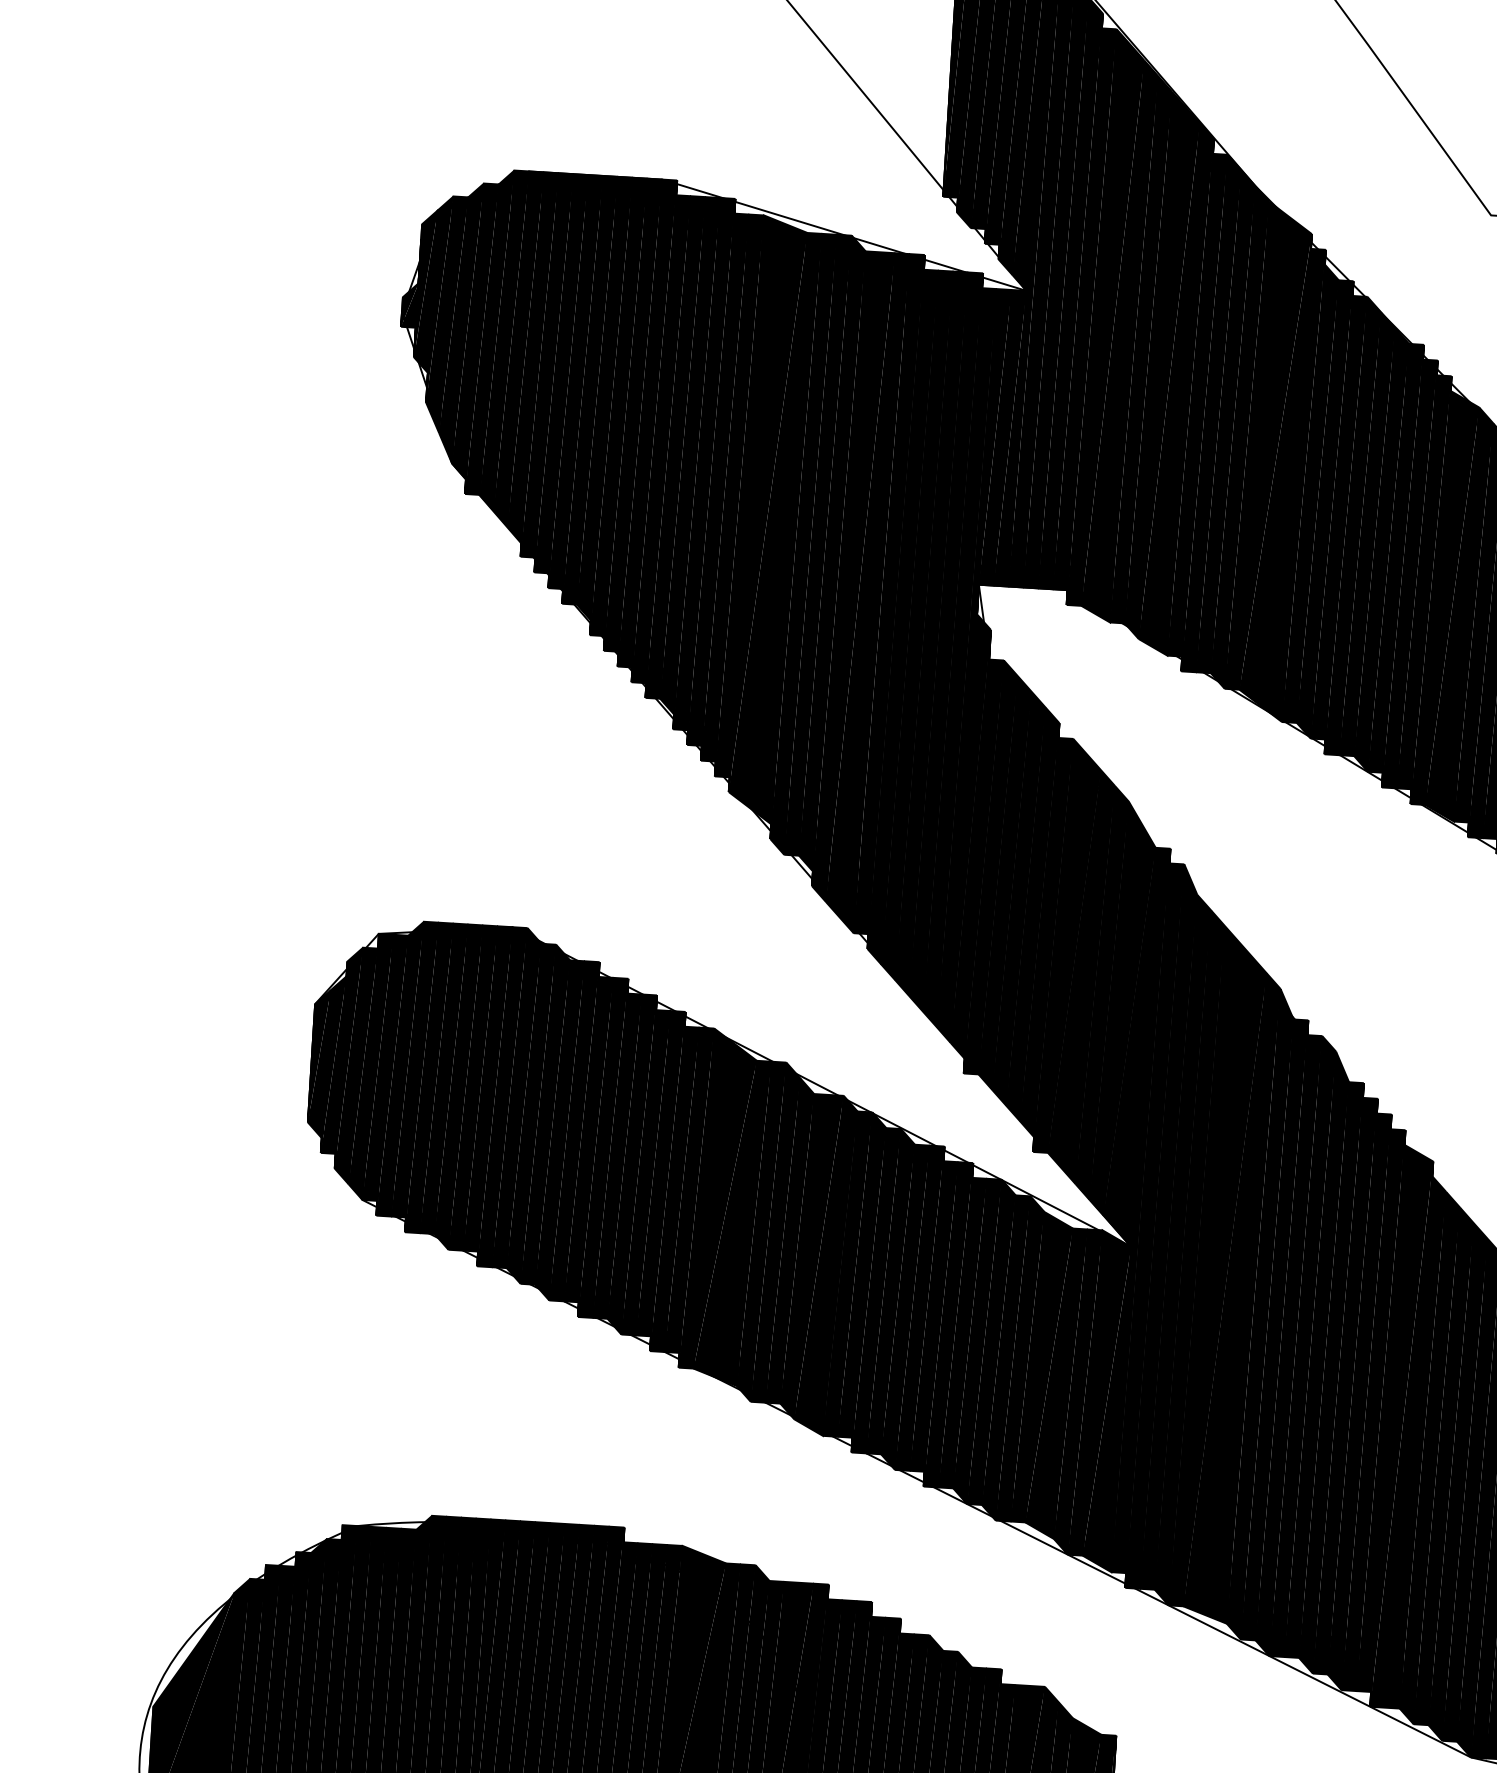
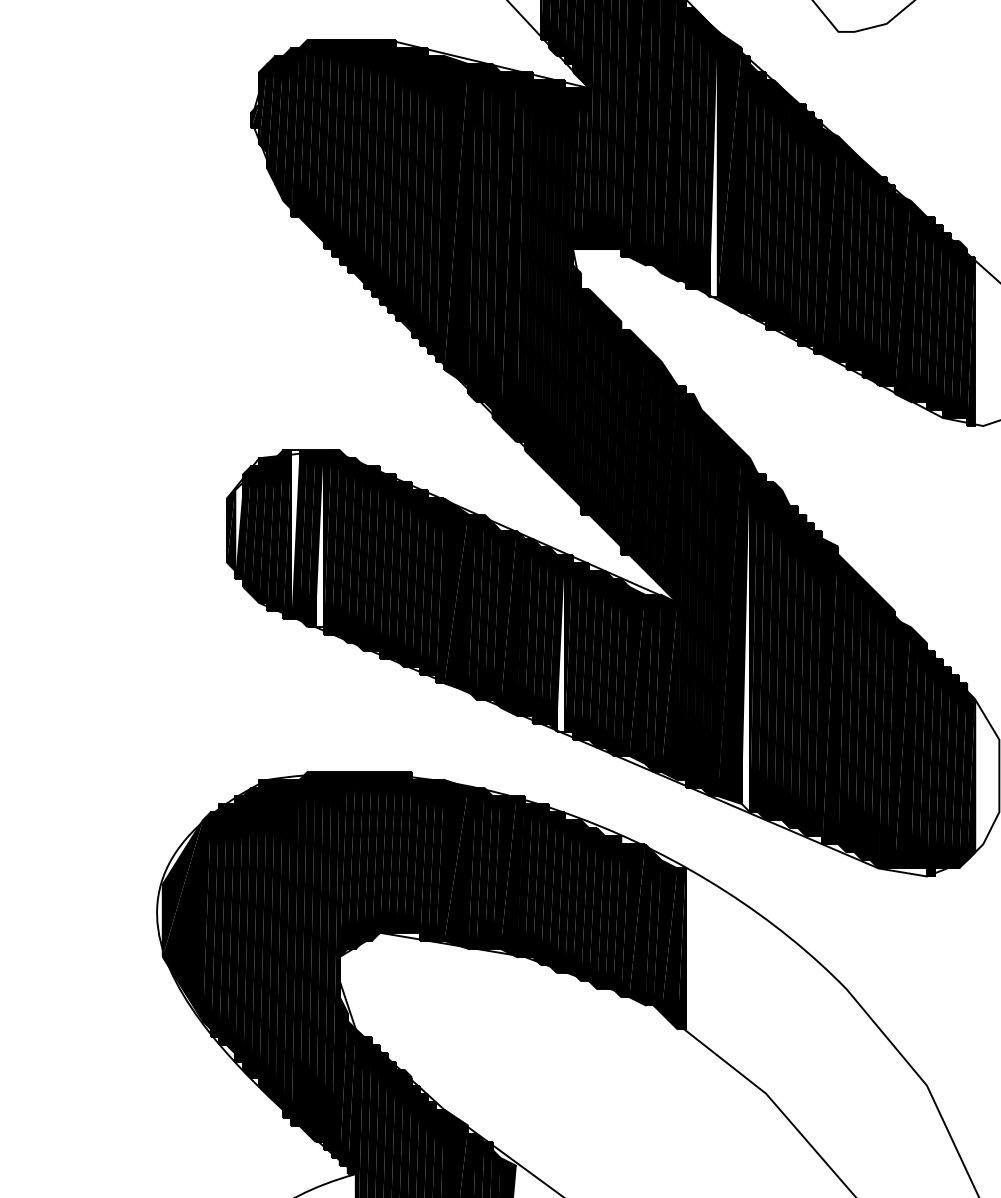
fill: (1246, 445) -> (713, 164), removed
fill: (334, 1064) -> (239, 530), removed
fill: (436, 1078) -> (295, 534), removed
fill: (480, 1088) -> (319, 538), removed
fill: (911, 1306) -> (560, 642), removed
fill: (1252, 1314) -> (745, 635), removed

